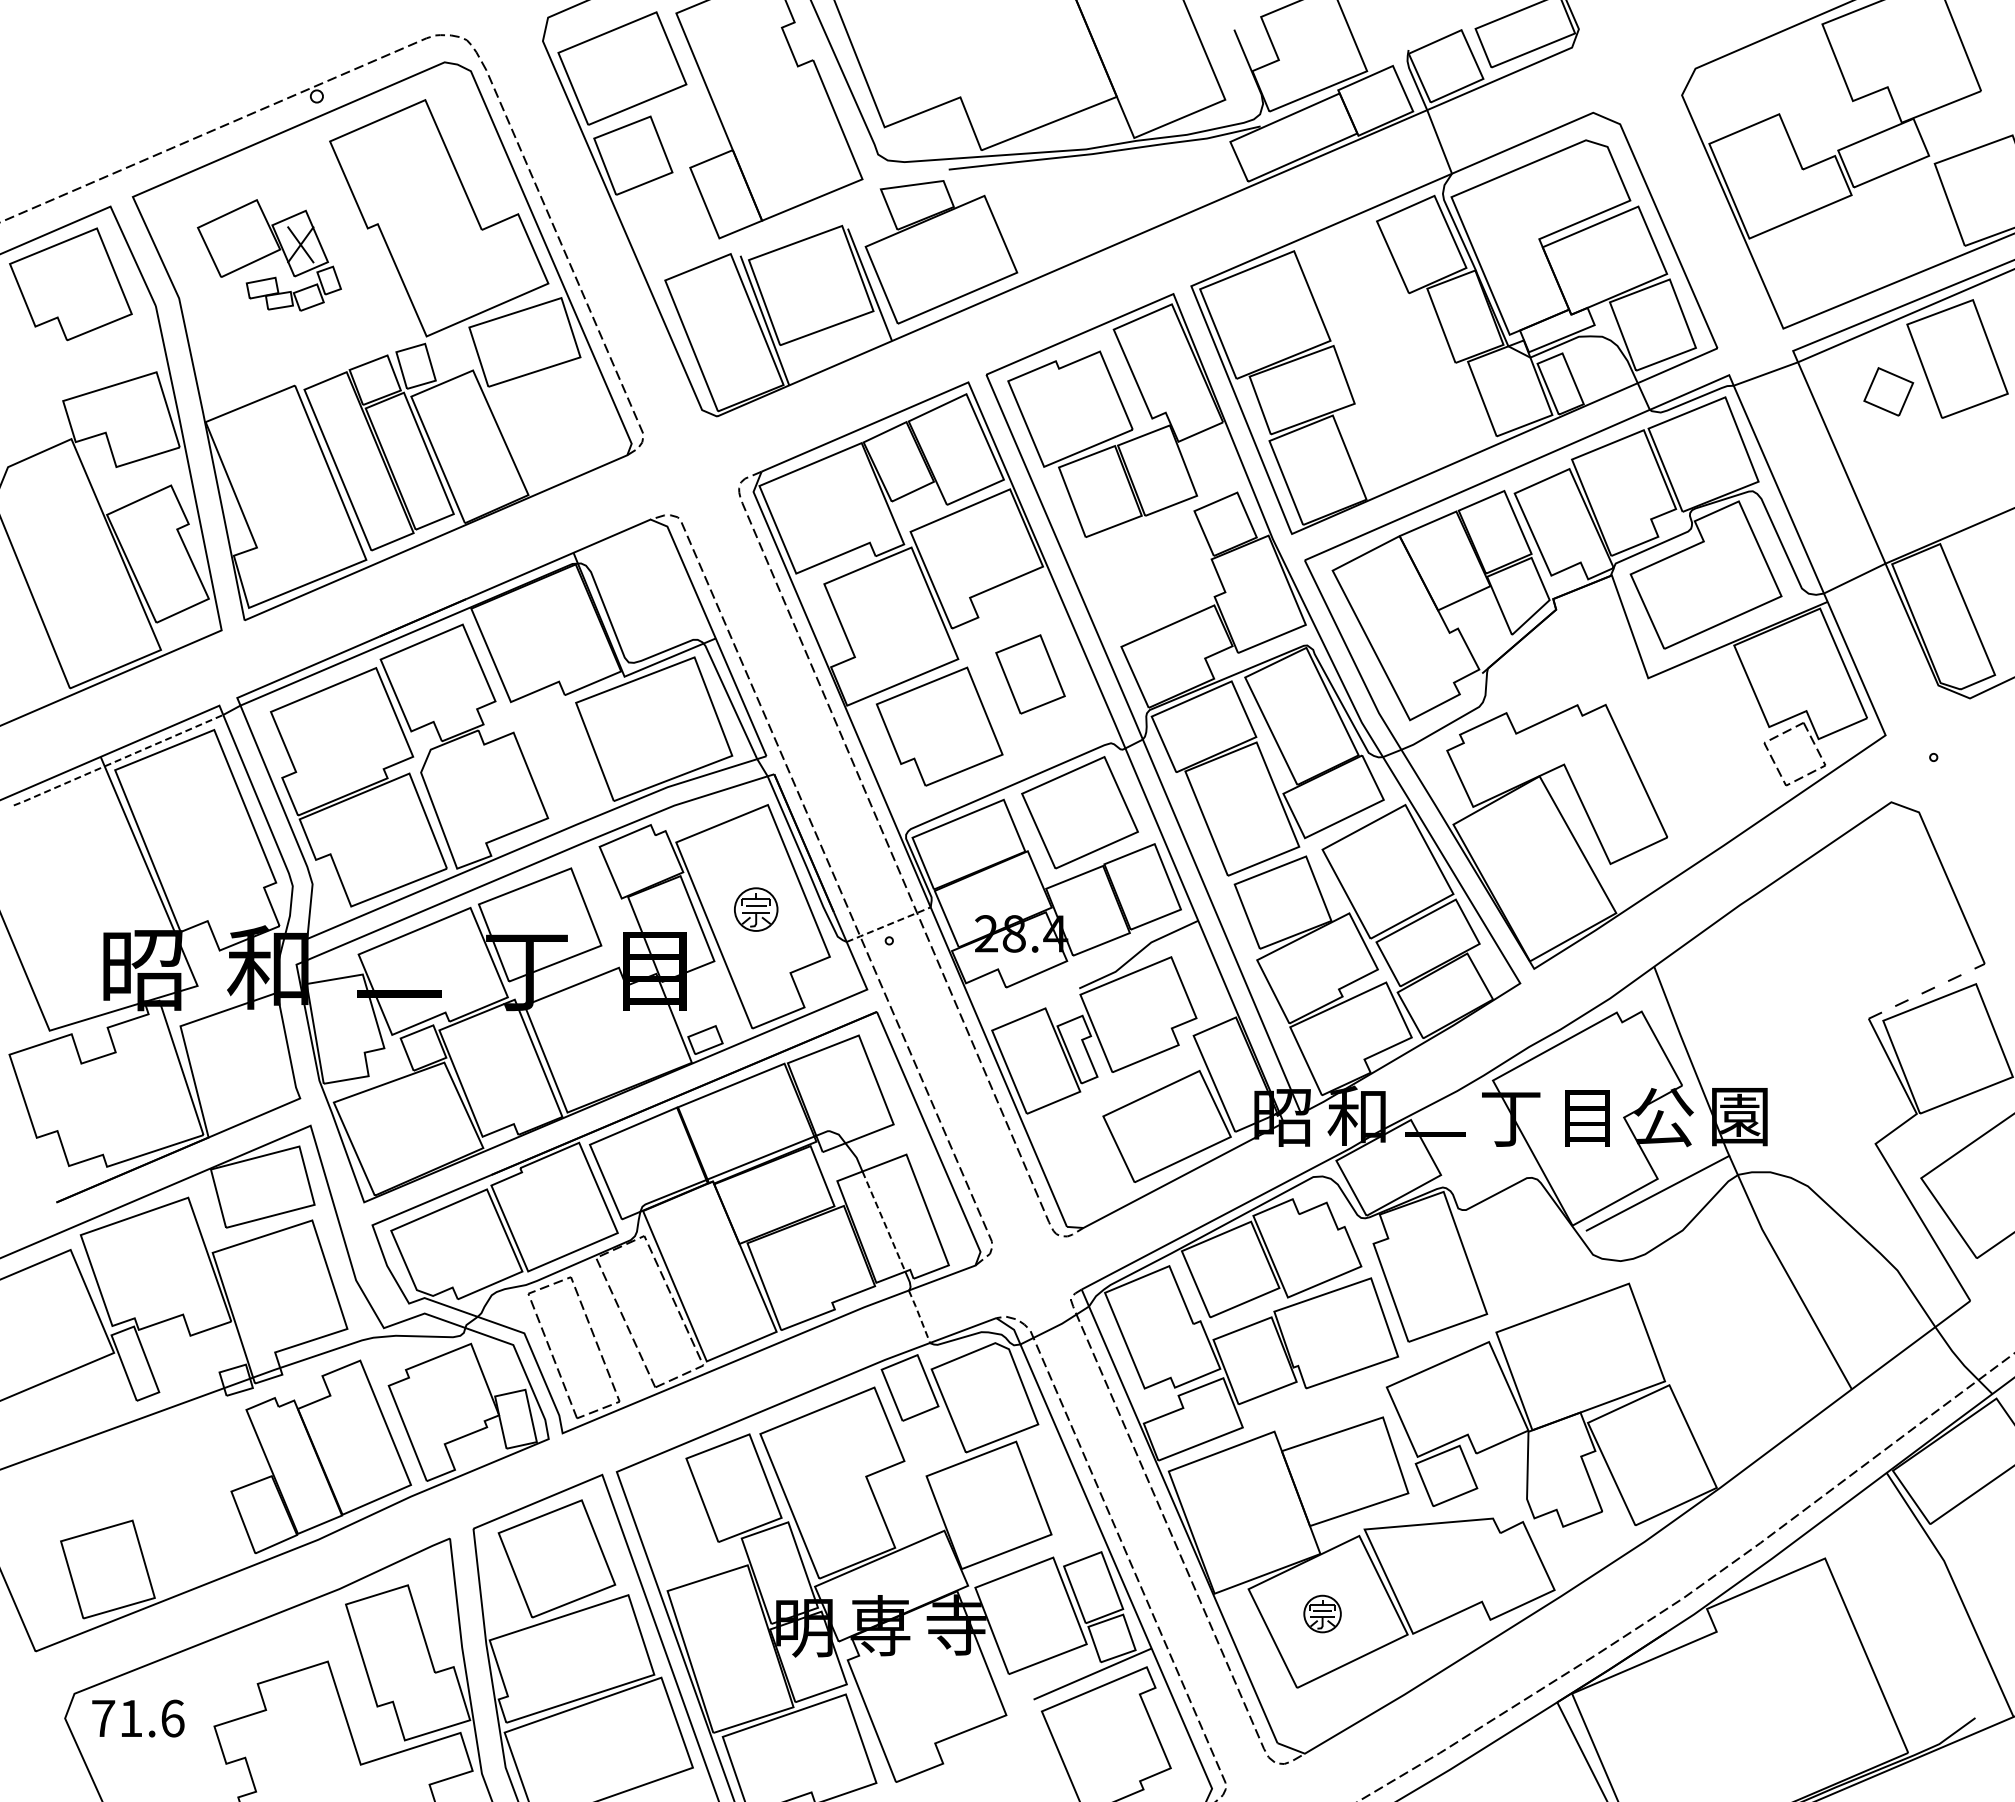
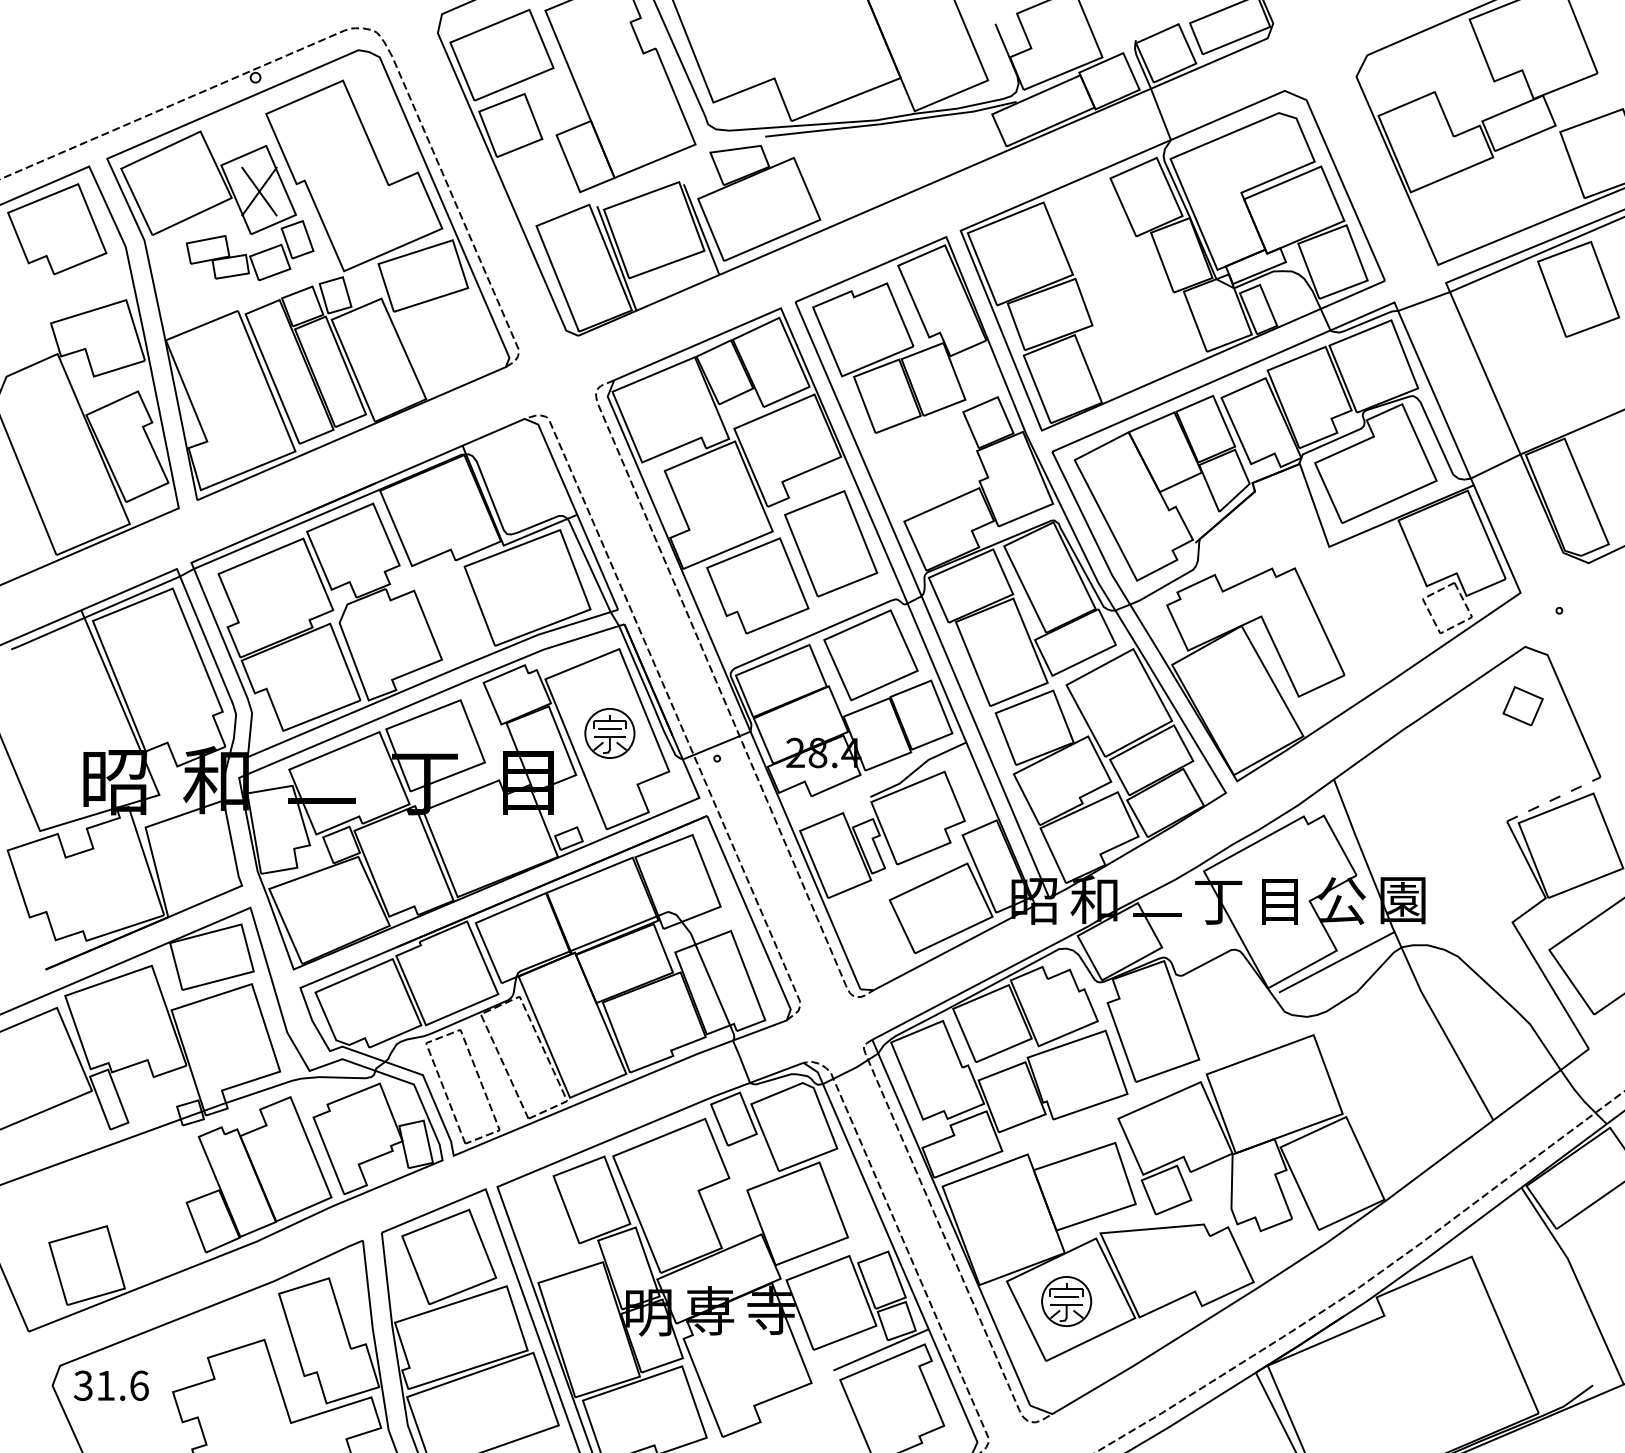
part: (269, 255) -> (217, 205), size x1.67
part: (1888, 391) -> (1522, 705), moved
part: (1030, 674) -> (831, 543), size x1.67
line: (117, 760) -> (94, 613), dashed -> solid
part: (755, 909) -> (609, 733), size x1.43
line: (888, 924) -> (716, 745), dashed -> solid
line: (884, 1222) -> (713, 985), dashed -> solid
line: (919, 1316) -> (741, 1061), dashed -> solid
part: (1322, 1613) -> (1066, 1301), size x1.67
text: (103, 1718) -> (83, 1385), 71.6 -> 31.6

